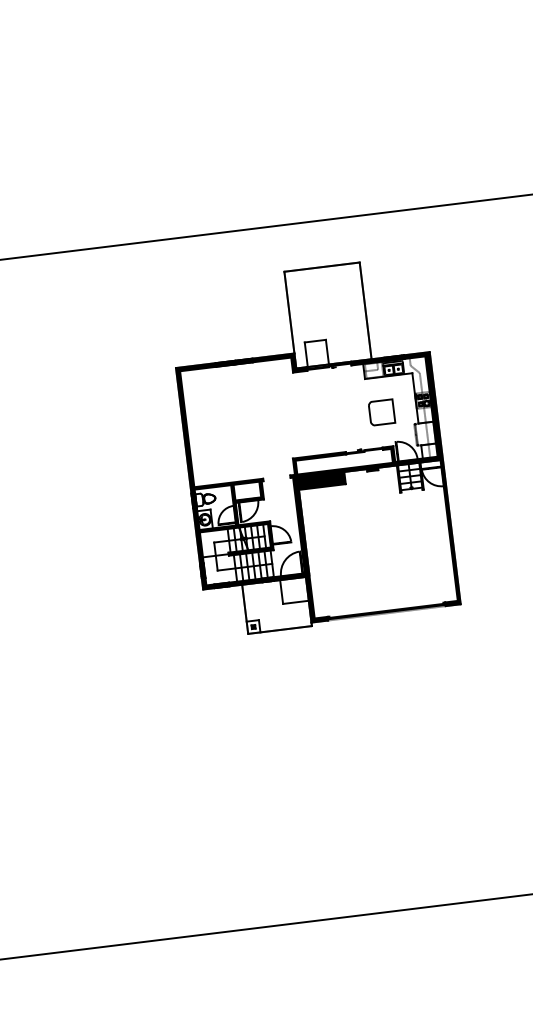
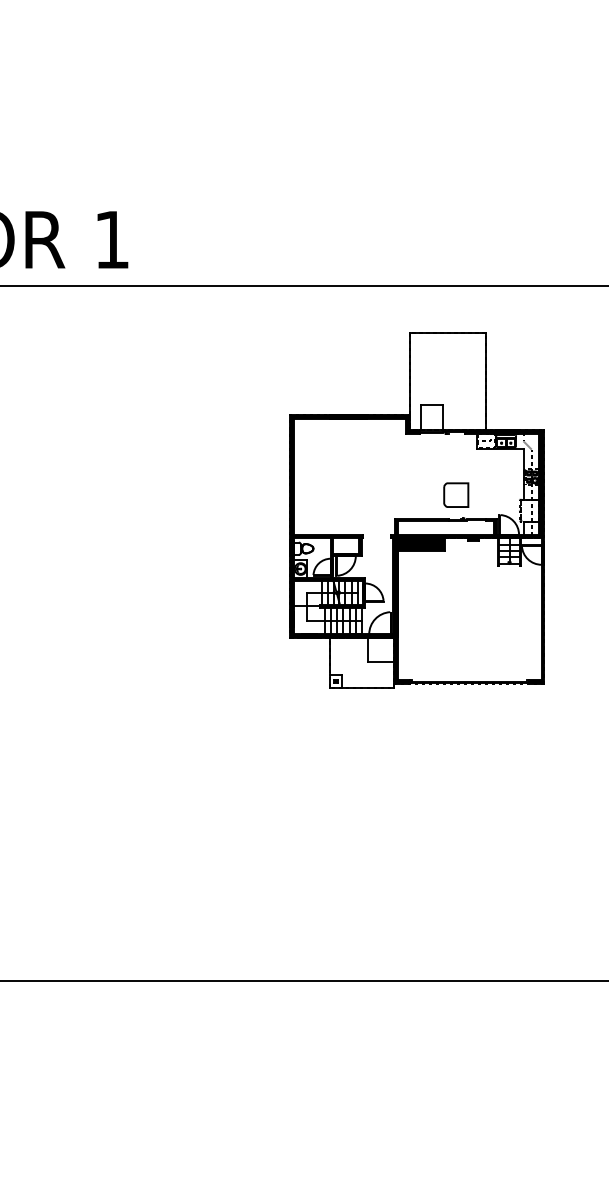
part: (382, 411) -> (456, 494), moved

